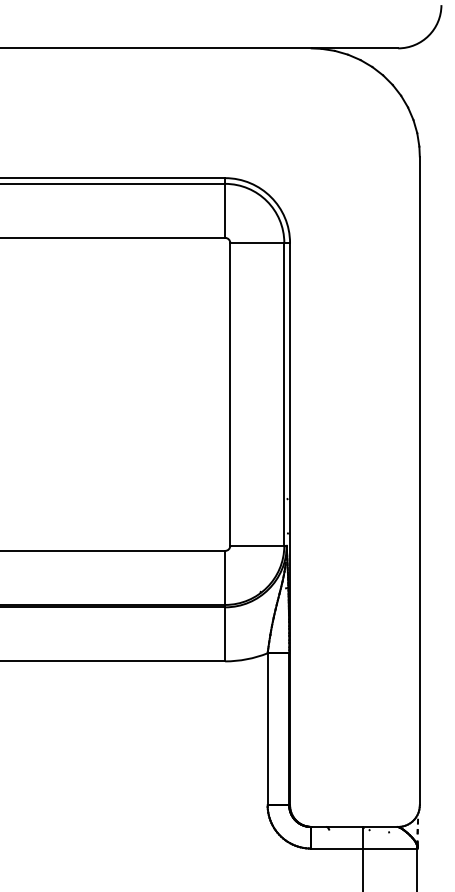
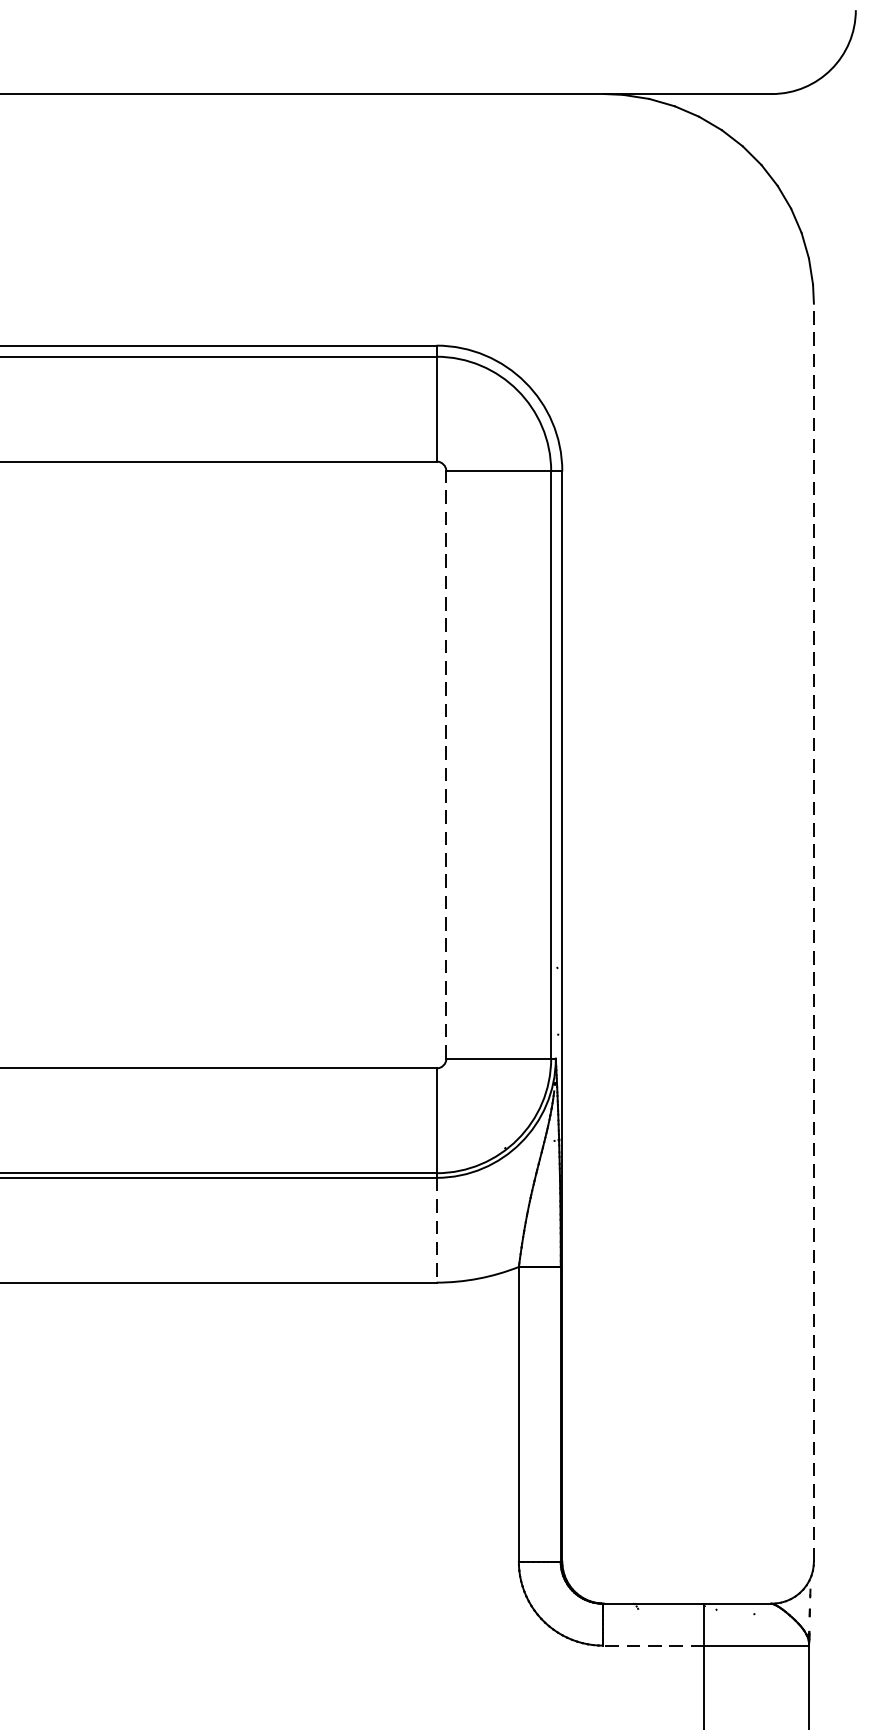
line: (230, 393) -> (446, 763), solid -> dashed
line: (419, 480) -> (813, 931), solid -> dashed
line: (225, 634) -> (437, 1230), solid -> dashed
line: (336, 848) -> (652, 1645), solid -> dashed

